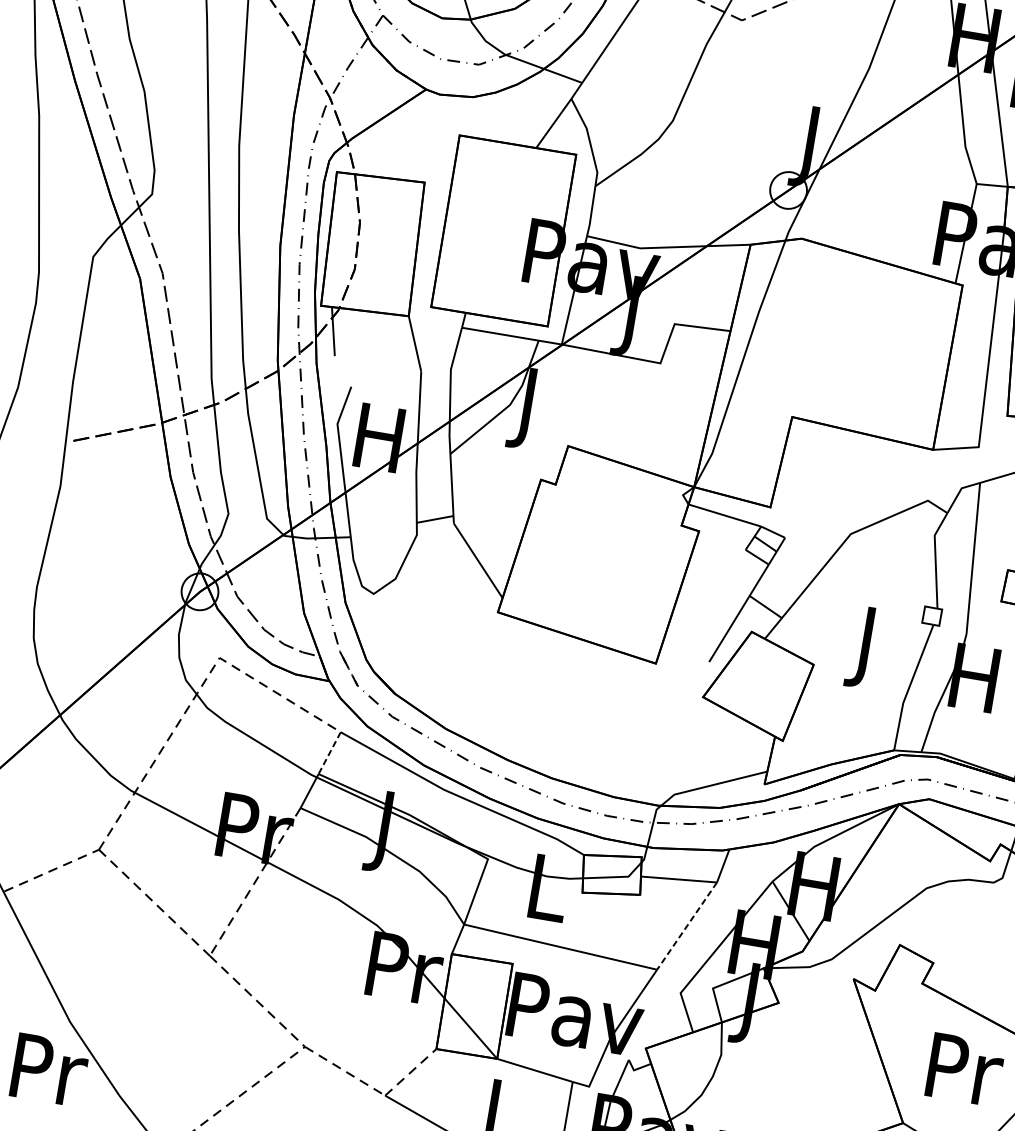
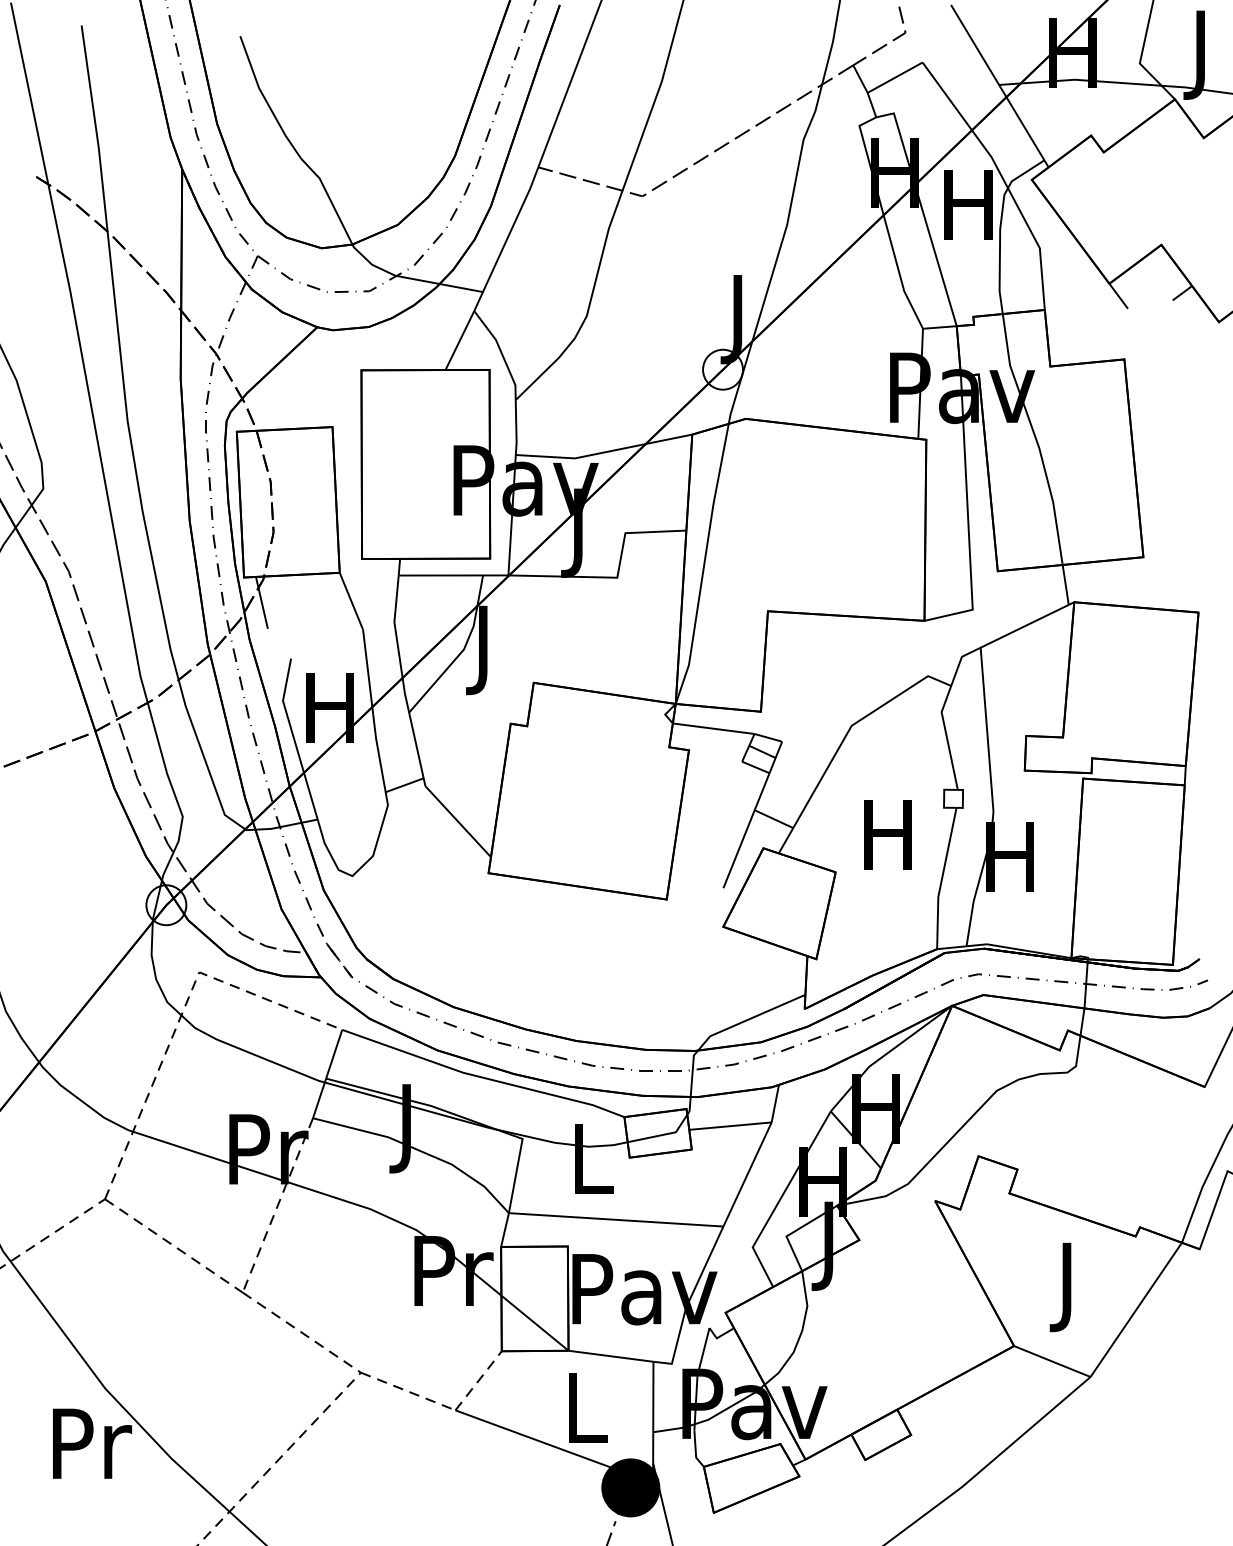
text: (865, 647) -> (887, 844), J -> H
line: (329, 753) -> (334, 1054), dashed -> solid
line: (687, 926) -> (747, 1174), dashed -> solid
text: (963, 1078) -> (1070, 1287), Pr -> J

